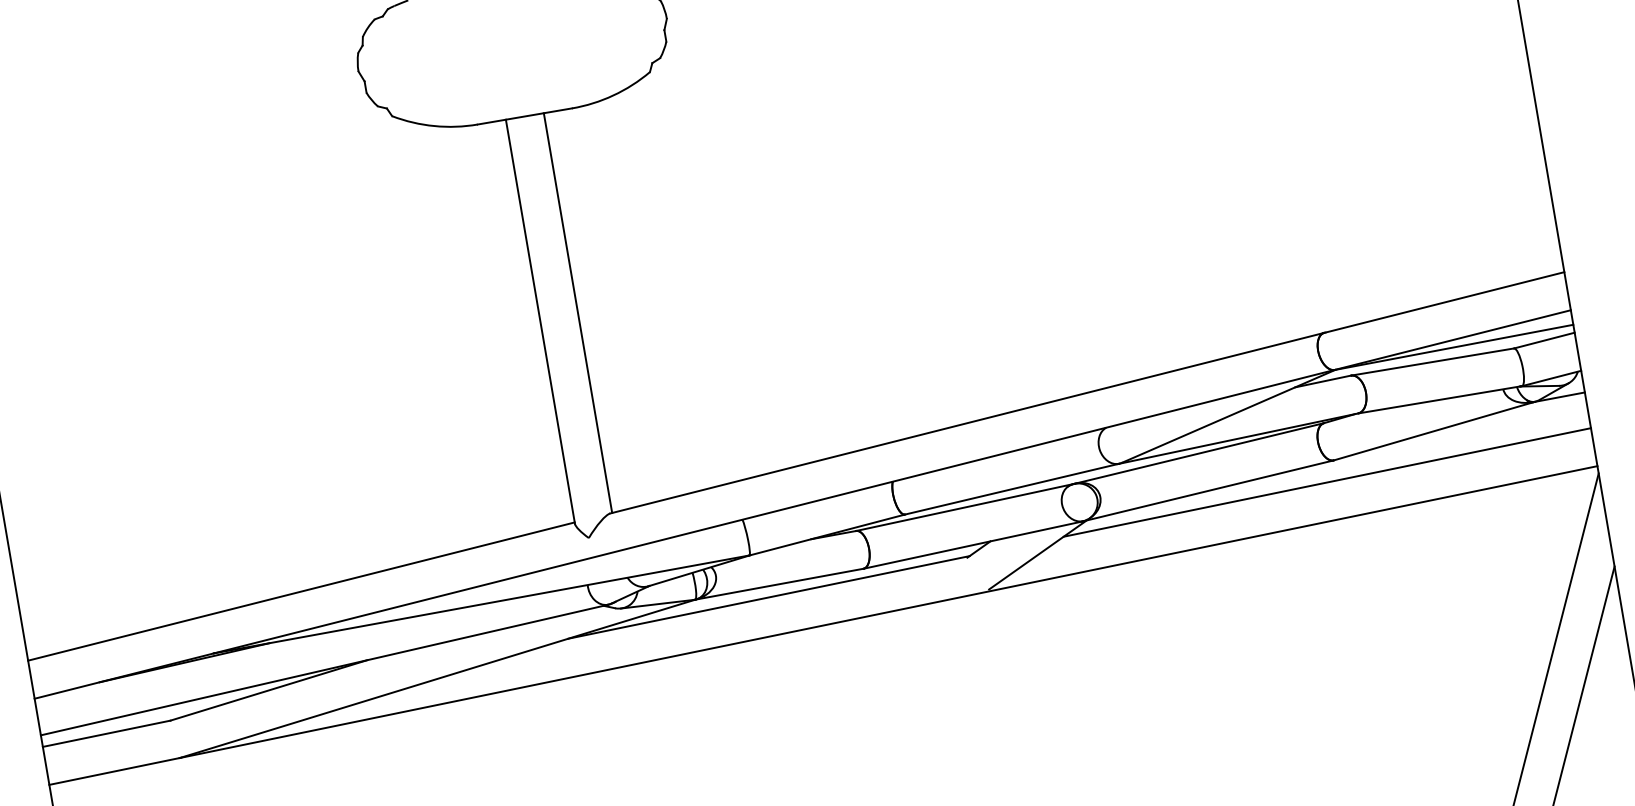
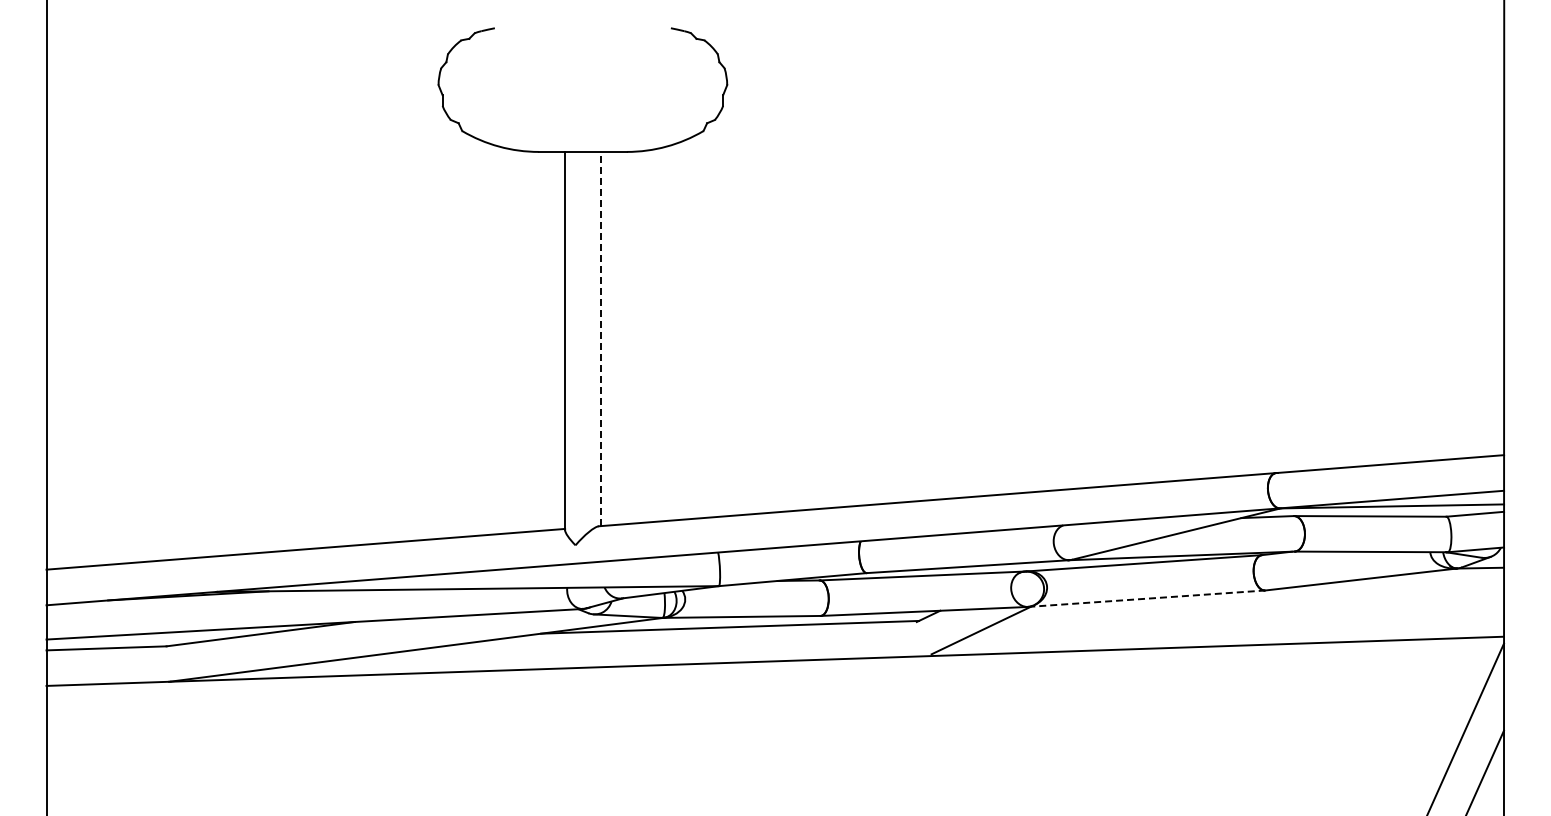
line: (577, 312) -> (600, 338), solid -> dashed
line: (1326, 482) -> (1255, 609), removed
line: (1208, 490) -> (1146, 598), solid -> dashed

